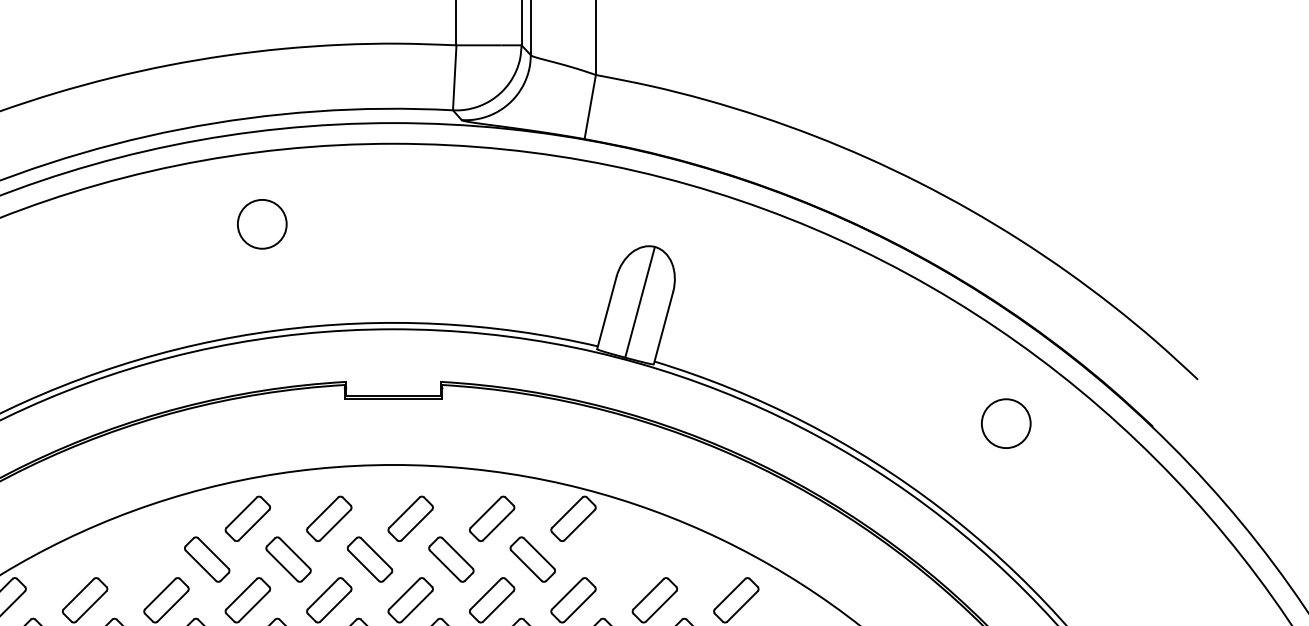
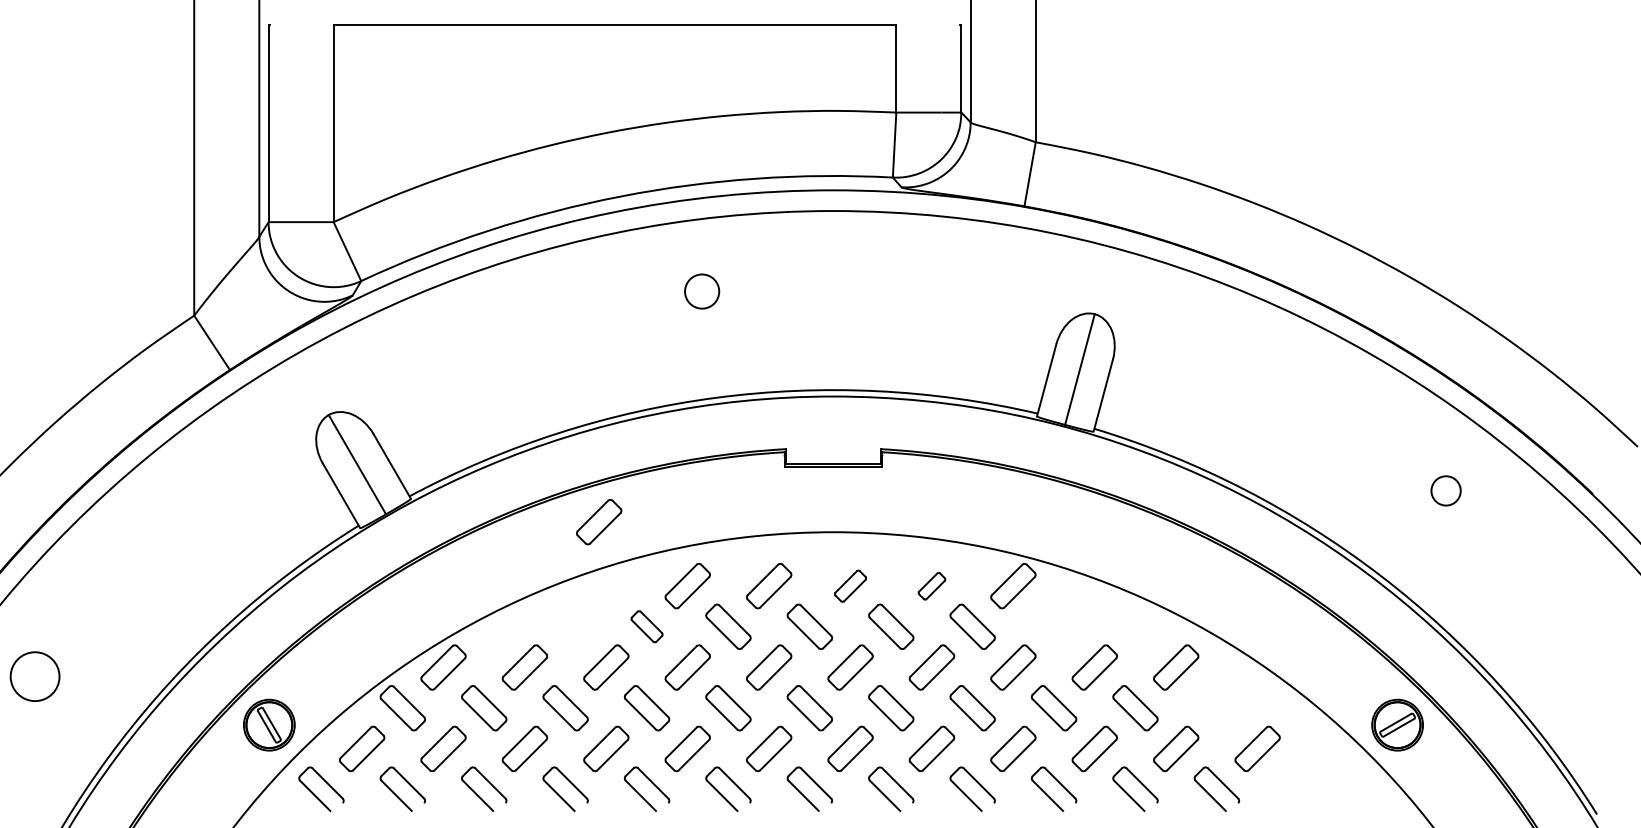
circle: (261, 224) -> (701, 291), size x0.7
circle: (1005, 423) -> (1445, 490), size x0.6
part: (159, 455) -> (599, 522), added
part: (410, 519) -> (850, 586), size x0.7
part: (491, 519) -> (931, 586), size x0.6
part: (206, 559) -> (646, 626), size x0.7

